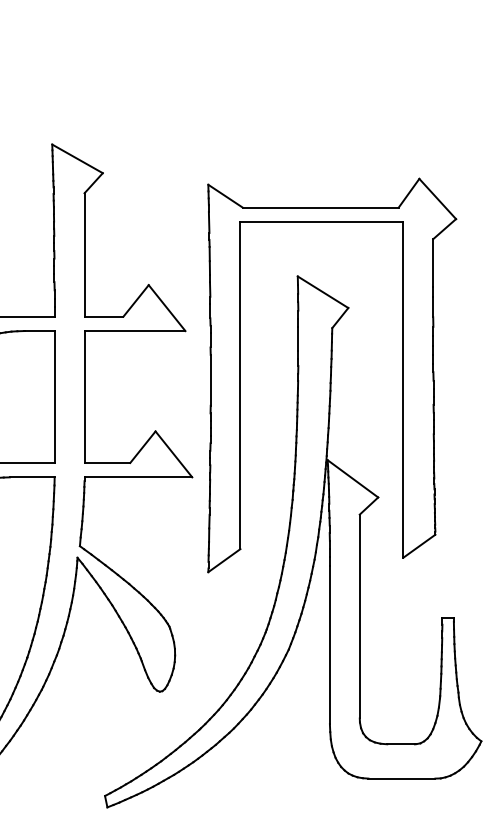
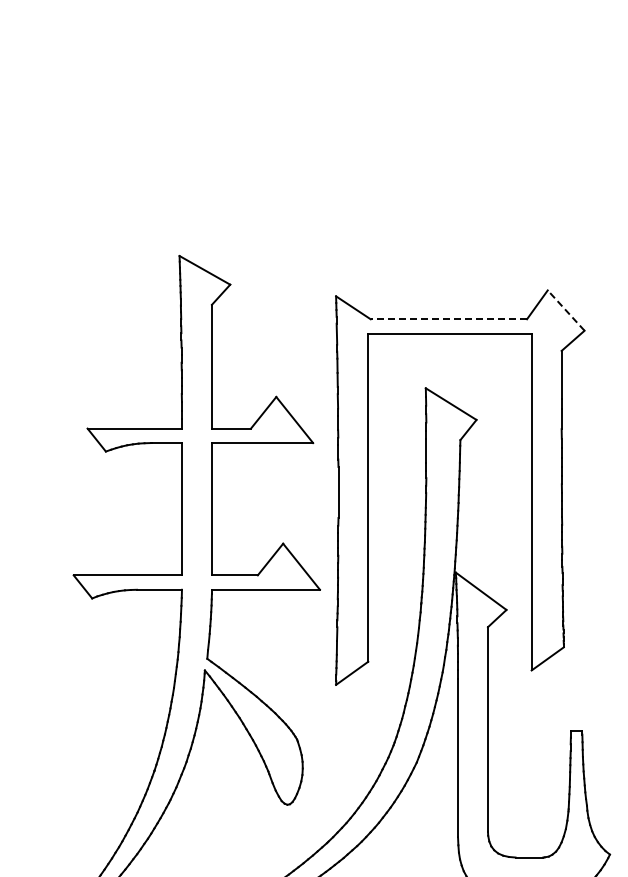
line: (437, 198) -> (565, 310), solid -> dashed
line: (320, 207) -> (448, 319), solid -> dashed

